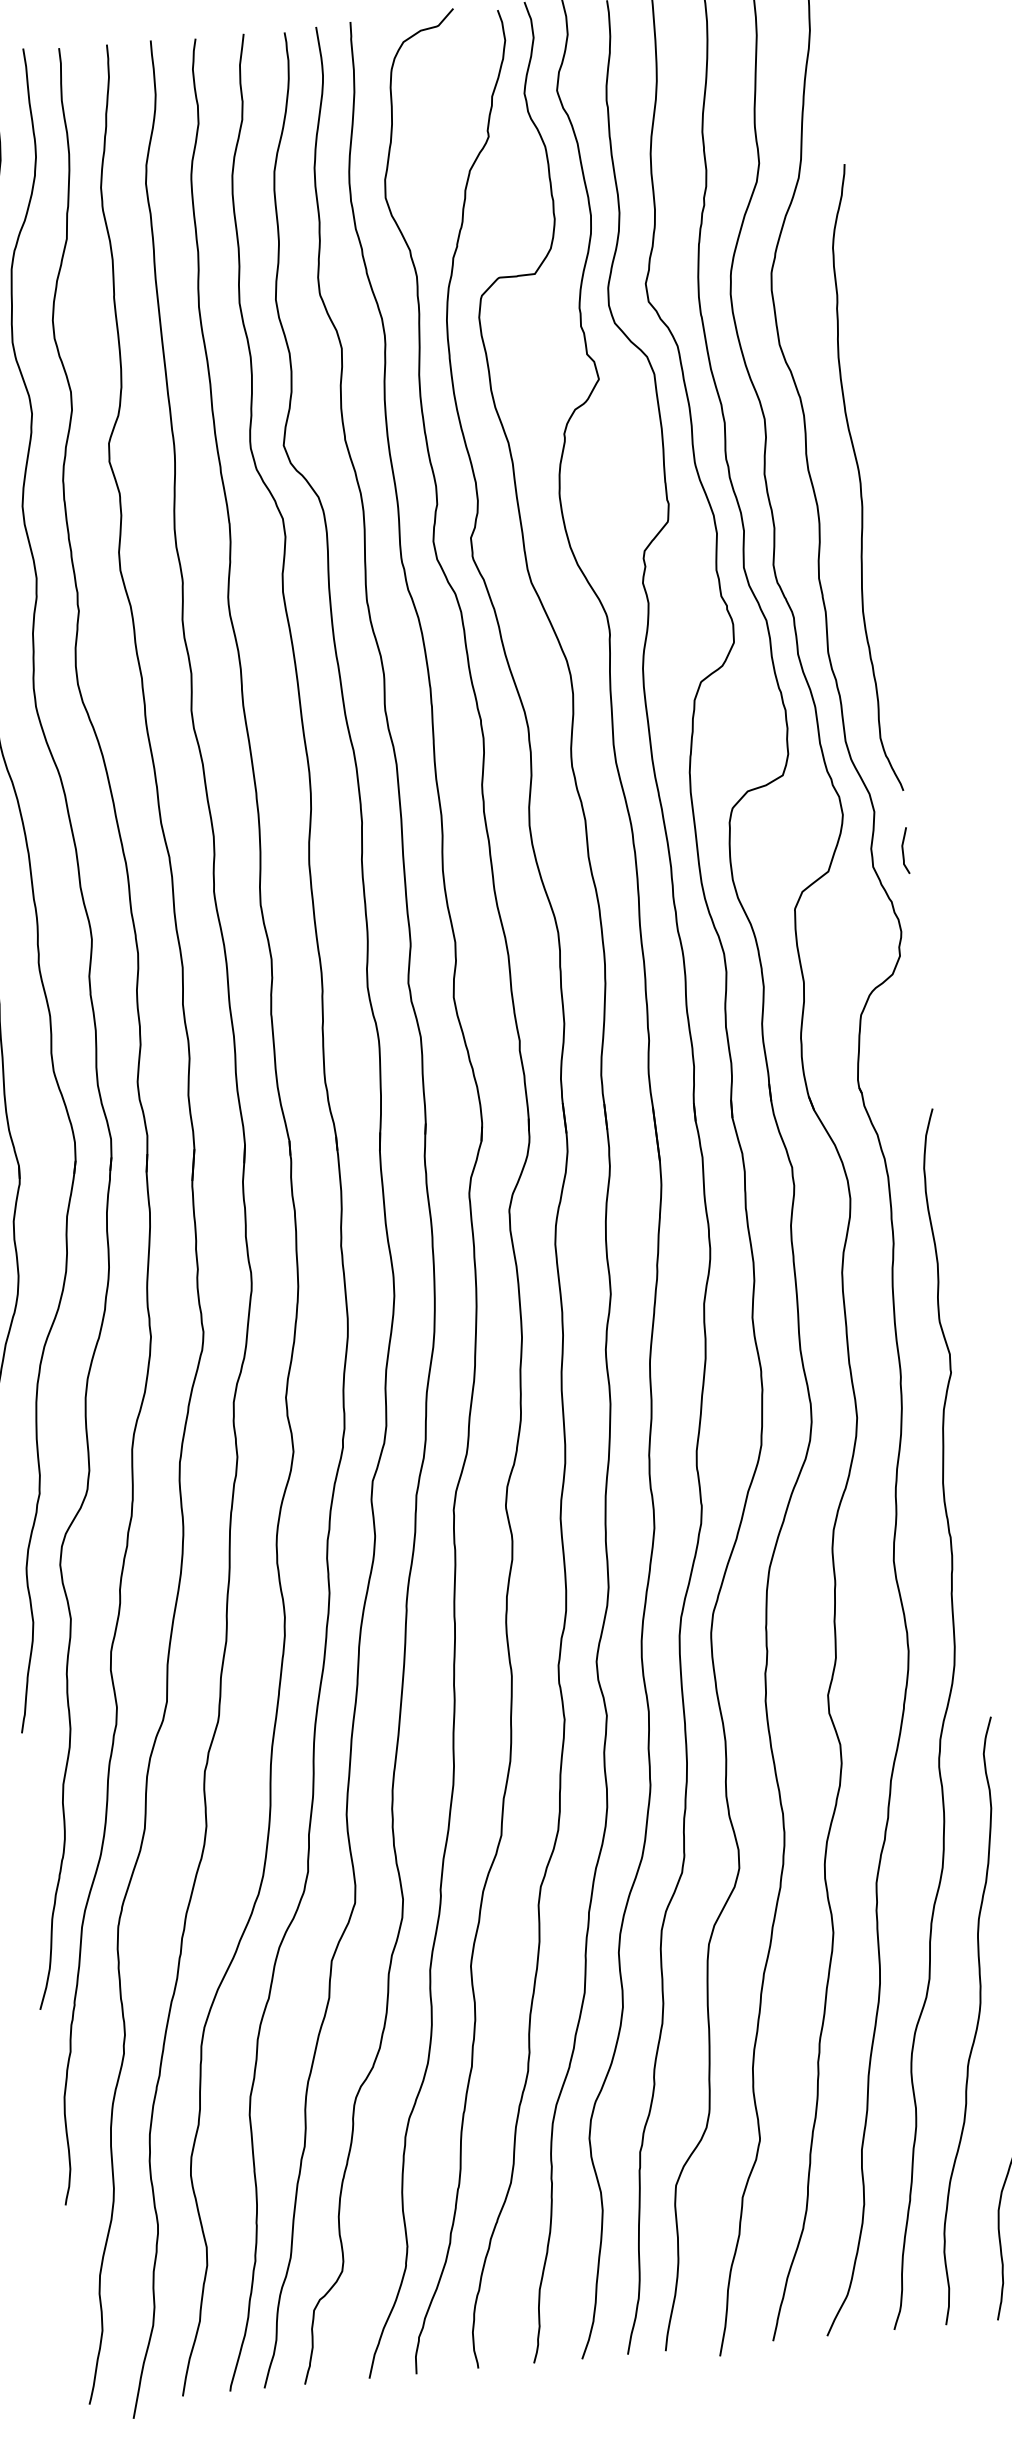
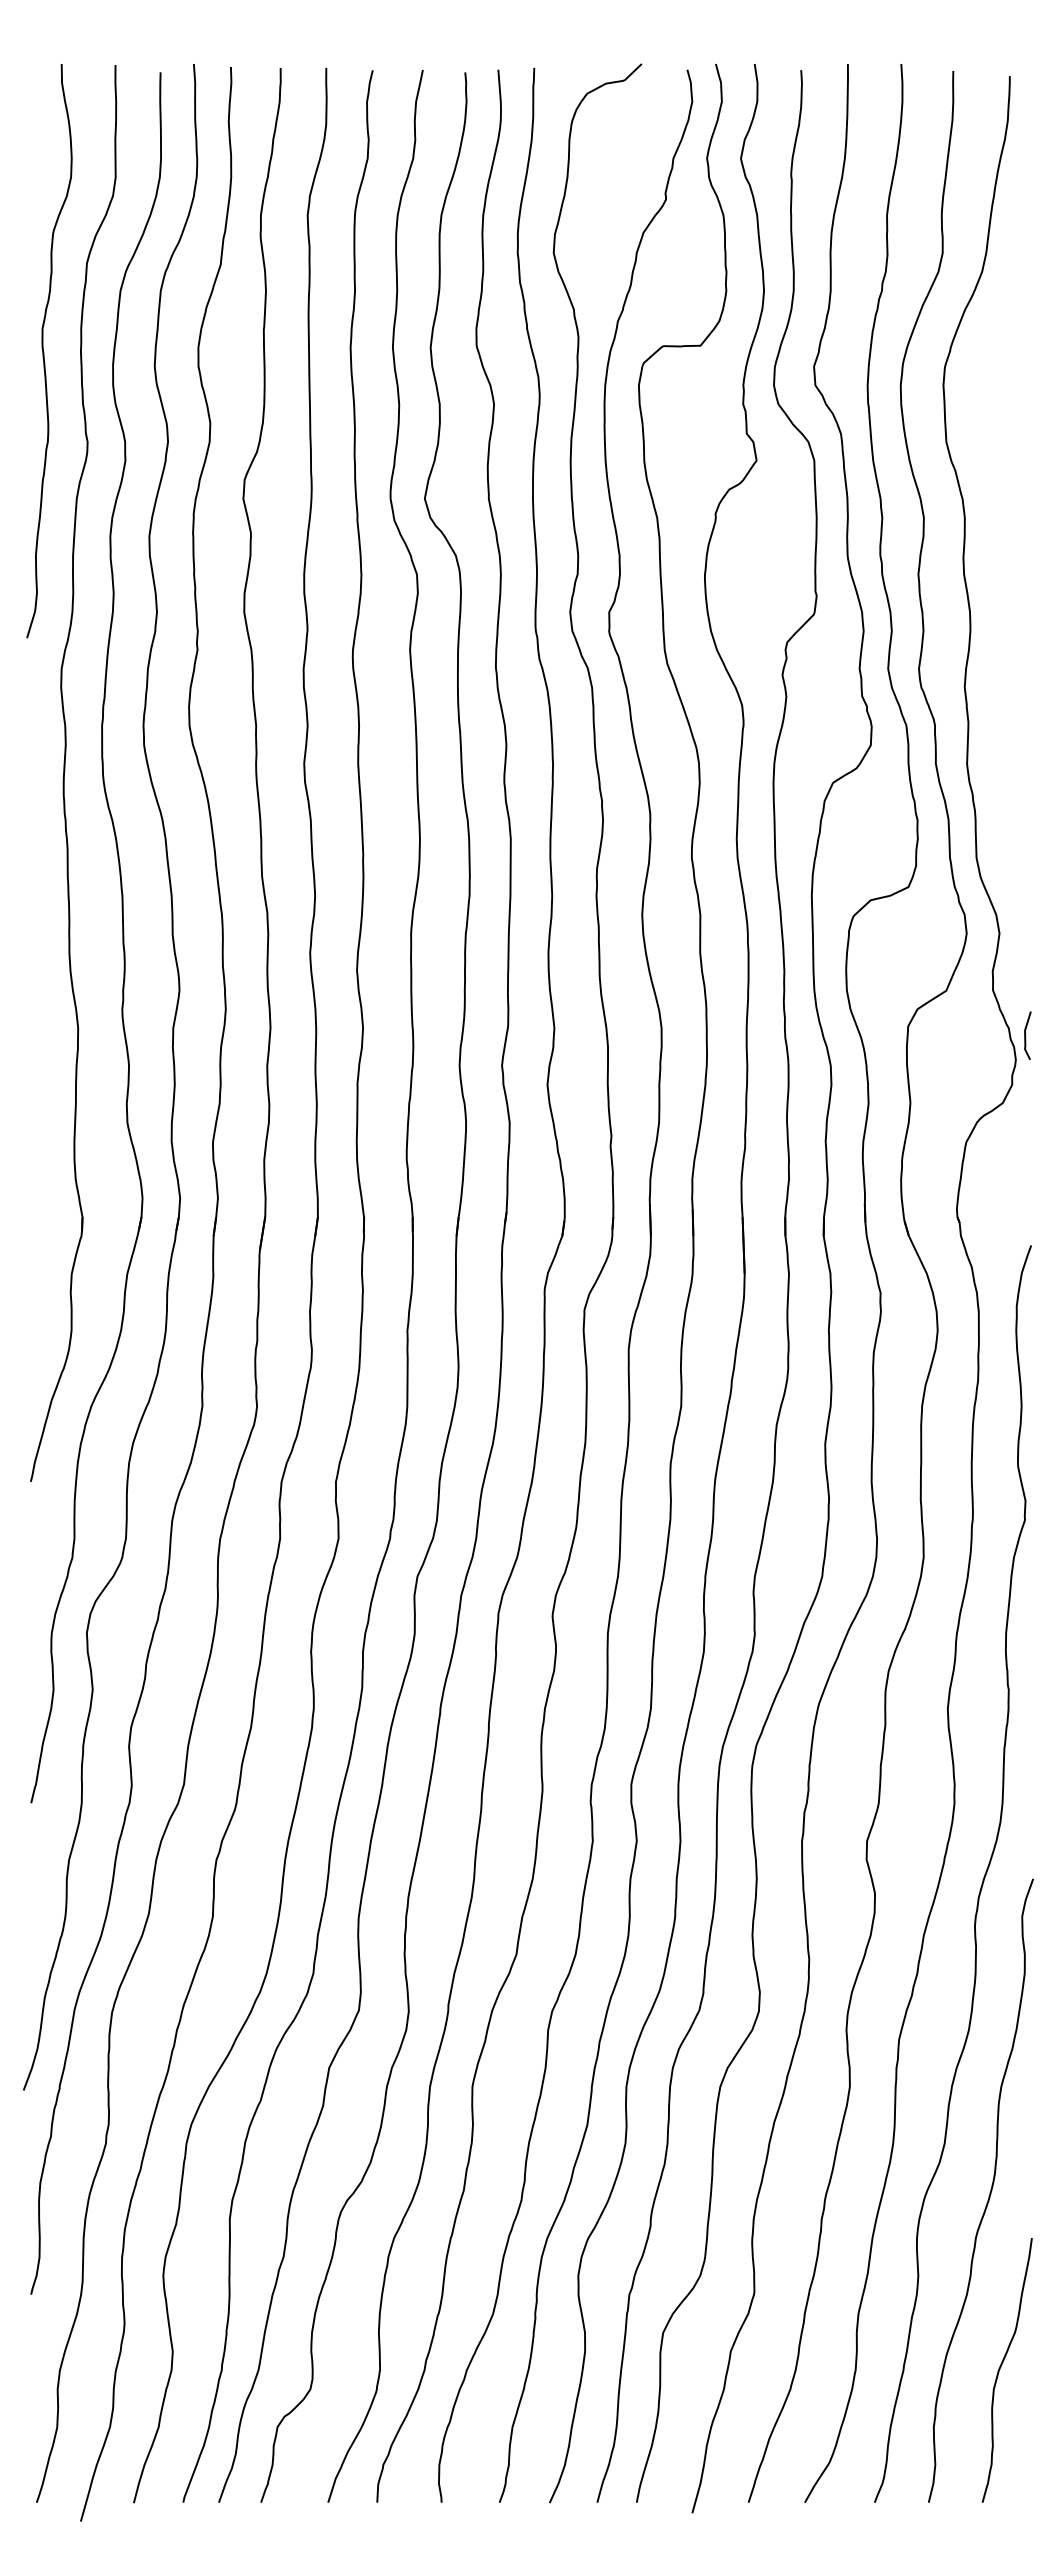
curve: (860, 477) -> (1017, 587), removed
curve: (904, 851) -> (1026, 1036), moved

